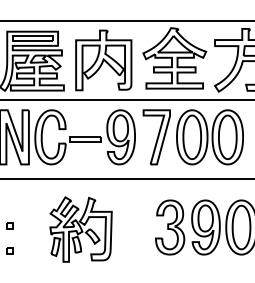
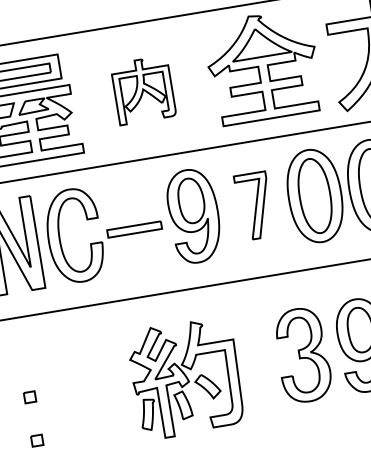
part: (103, 60) -> (142, 90), size x0.6
part: (156, 137) -> (254, 206), size x0.7
part: (80, 229) -> (185, 378), moved

